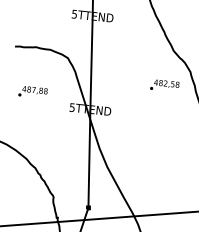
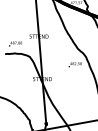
text: (33, 91) -> (15, 43), moved

